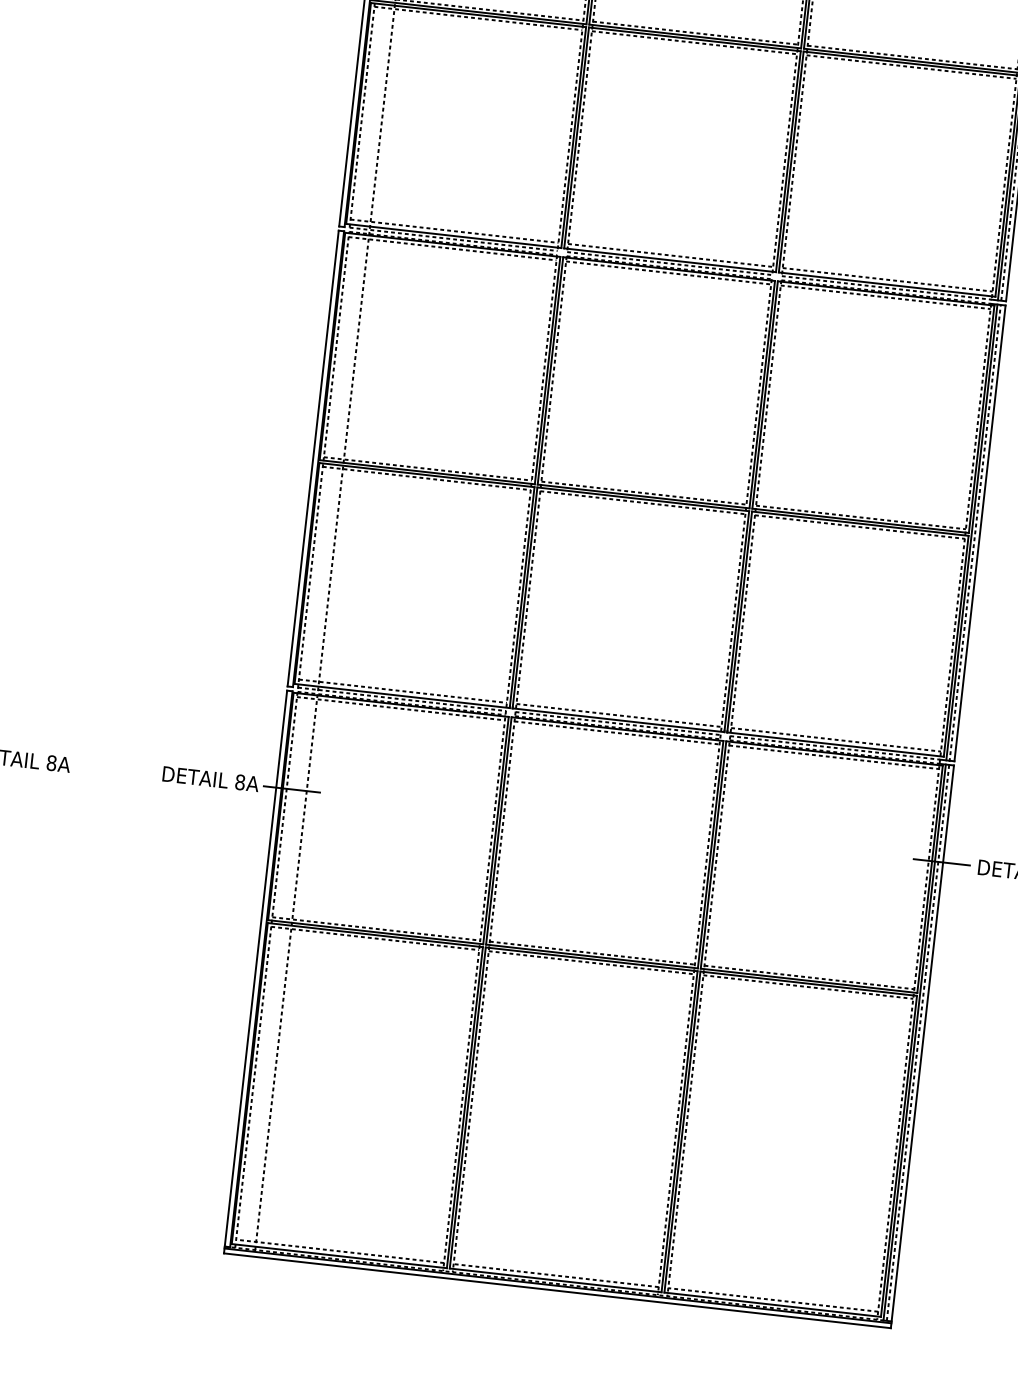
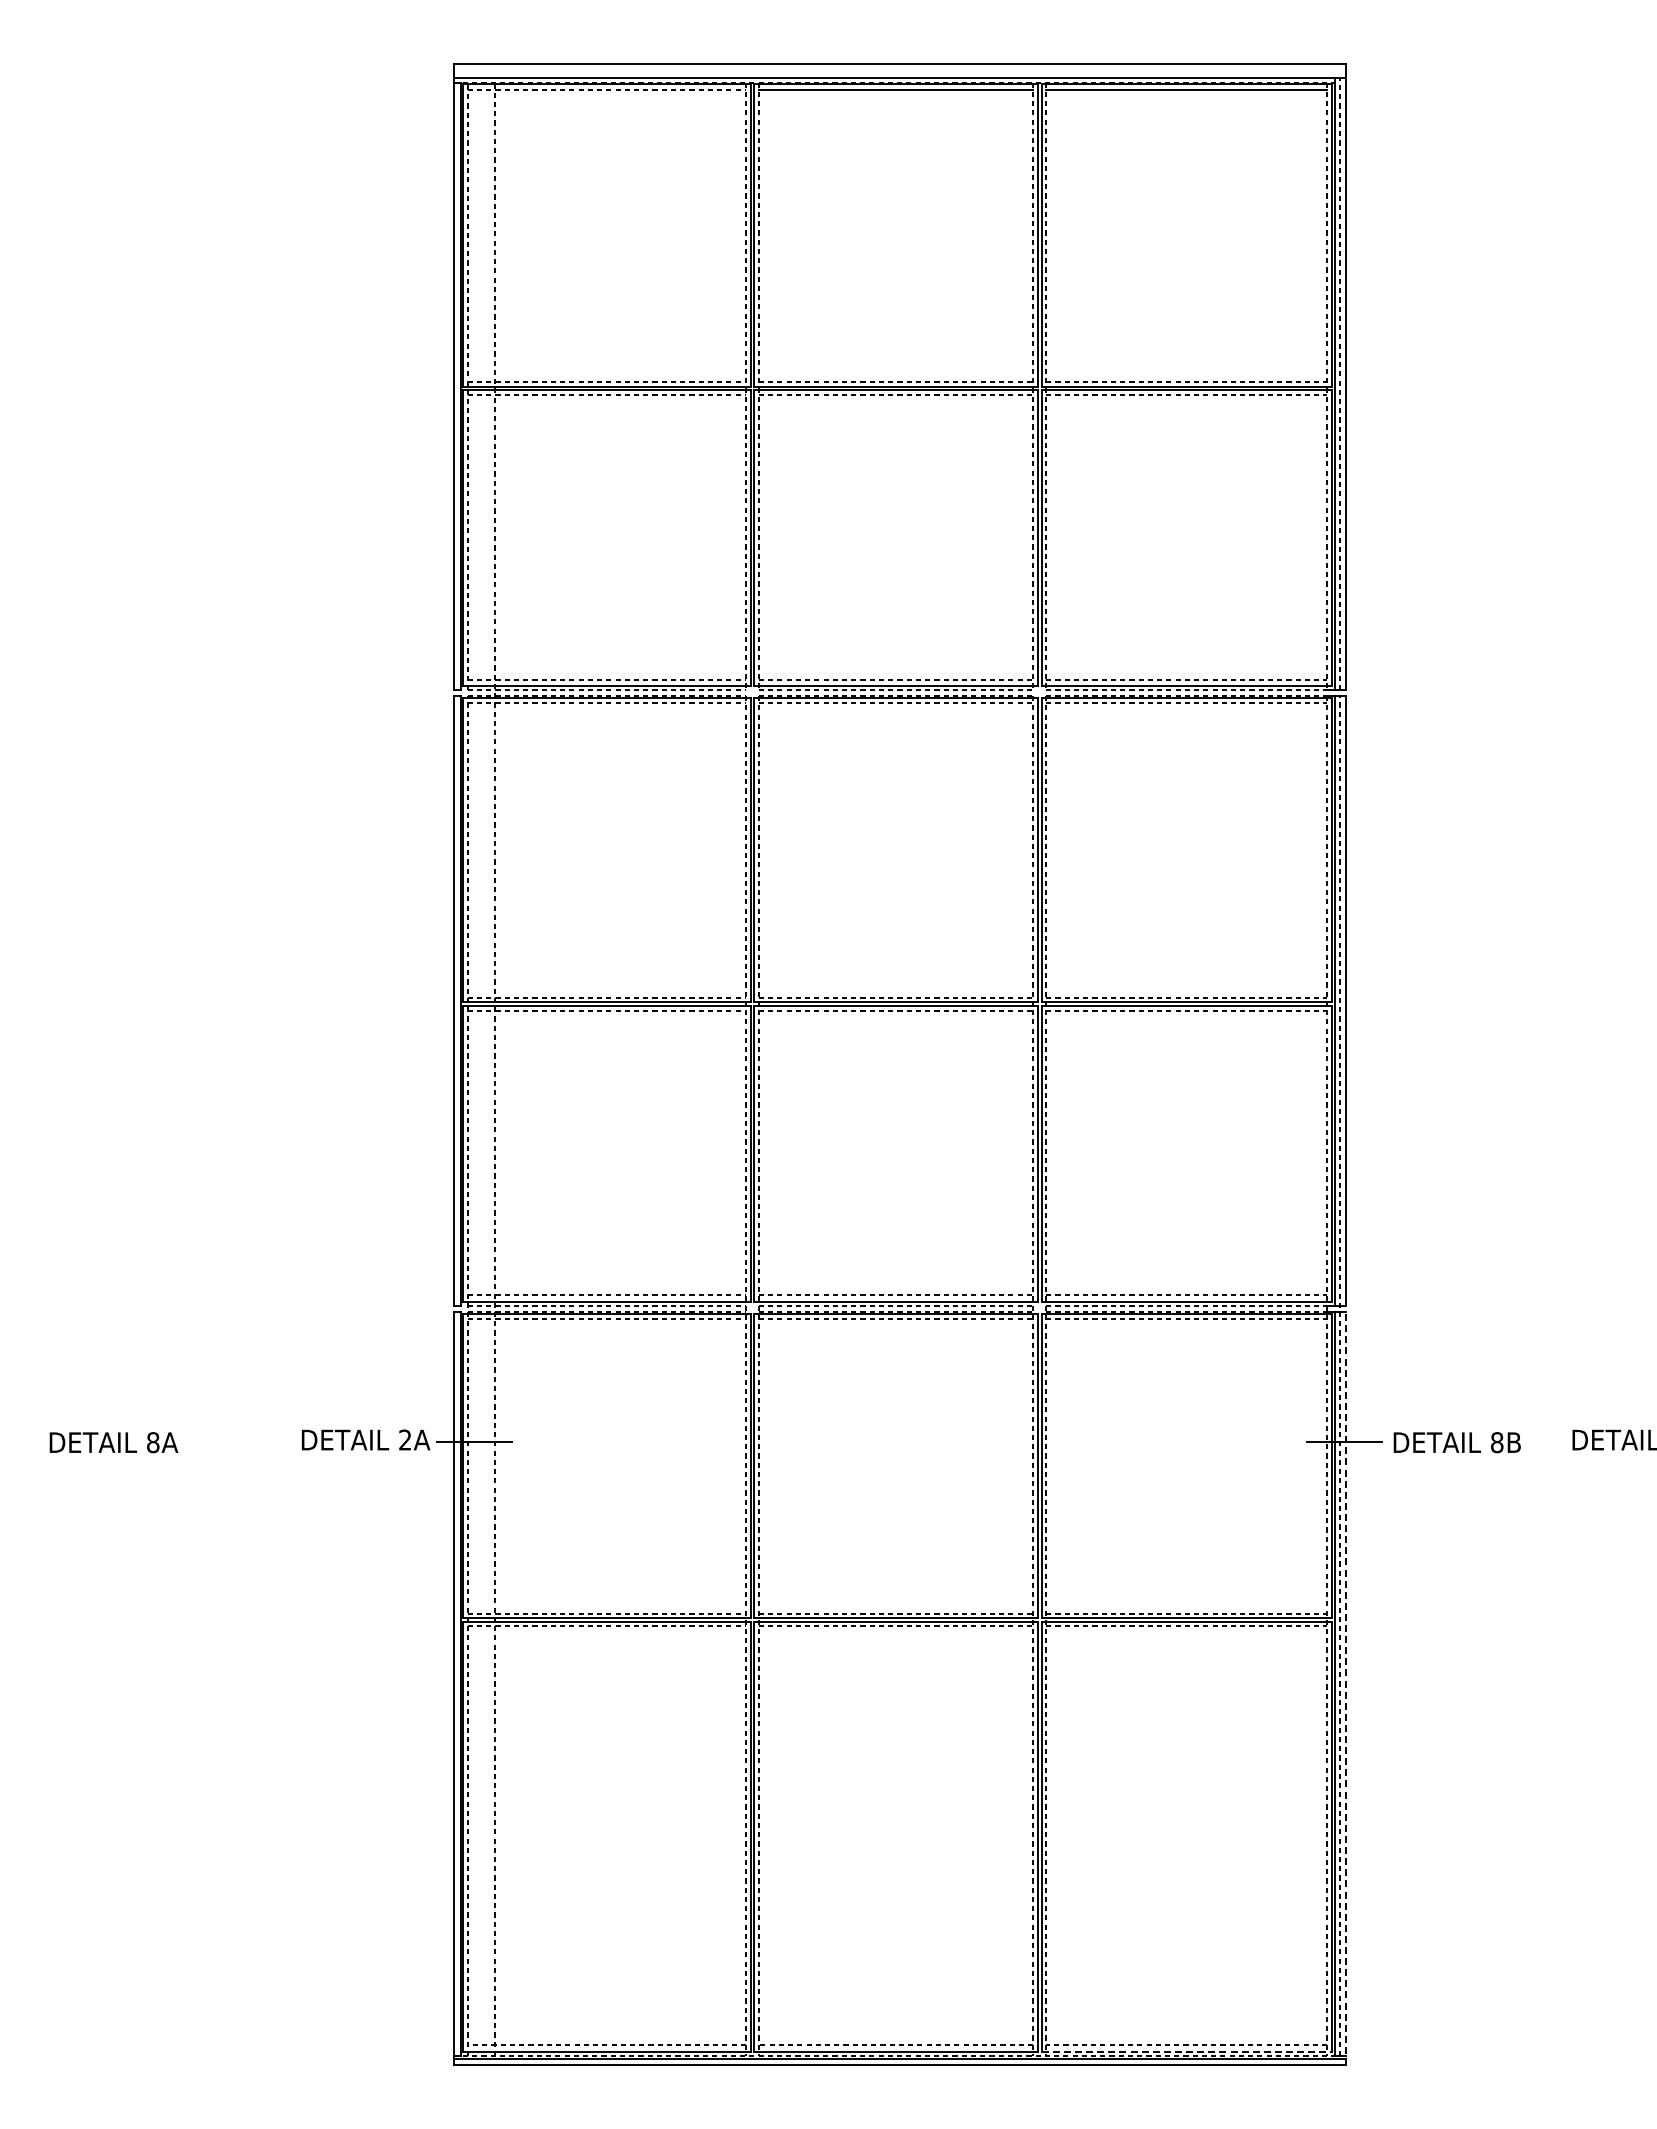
text: (240, 781) -> (405, 1439), 8A -> 2A
line: (922, 1046) -> (1346, 1688), solid -> dashed
line: (772, 1304) -> (1186, 2051), solid -> dashed

